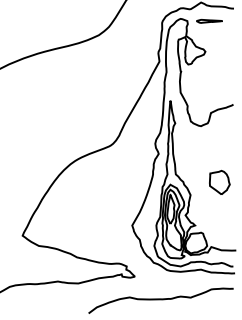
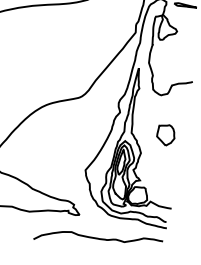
part: (219, 182) -> (165, 135), moved

